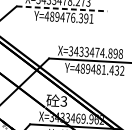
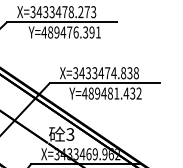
line: (62, 9) -> (62, 22), dashed -> solid
text: (115, 53) -> (129, 73), X=3433474.898 -> X=3433474.838

